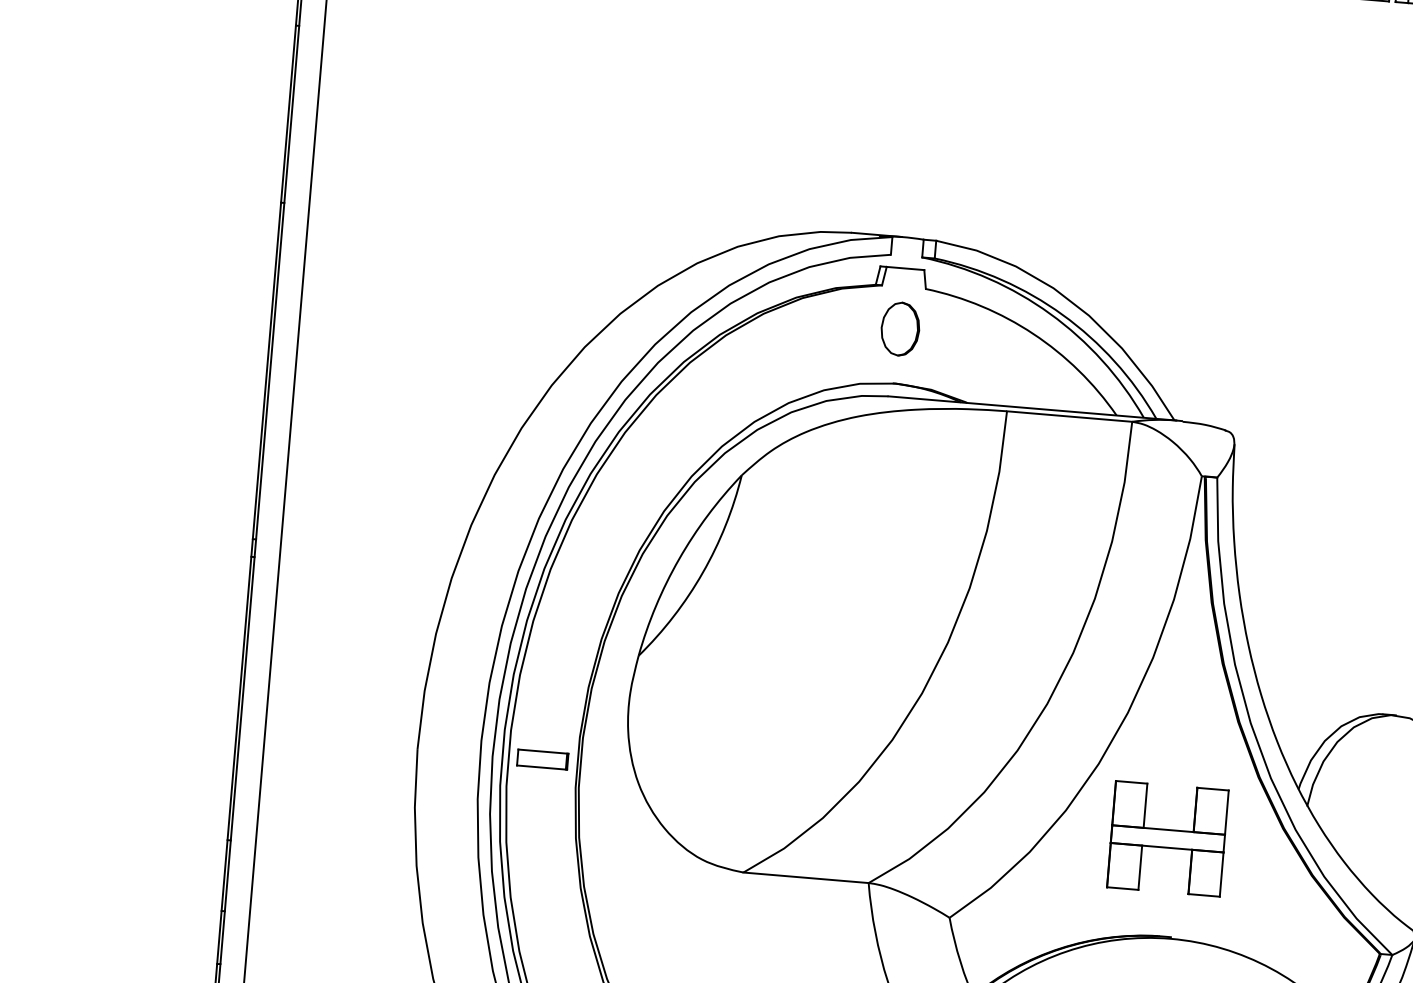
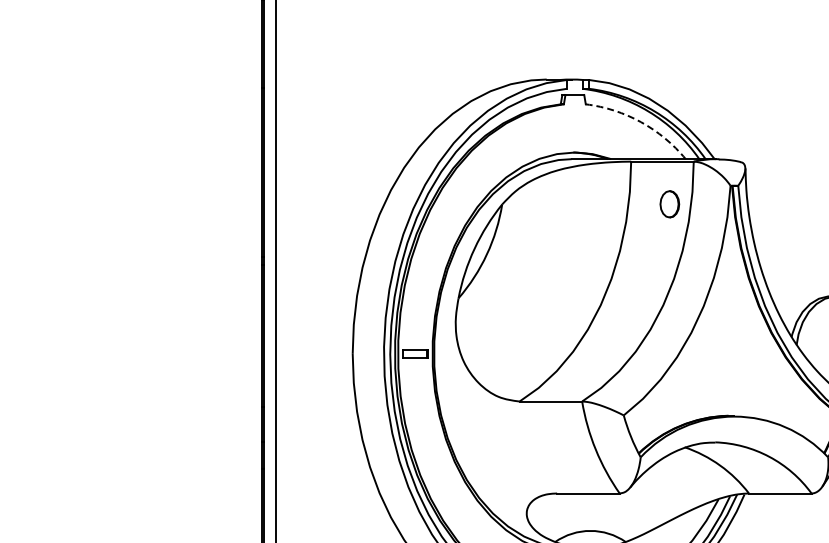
part: (899, 329) -> (669, 204), moved
arc: (1034, 334) -> (641, 122), solid -> dashed
part: (1167, 839) -> (728, 367), removed

